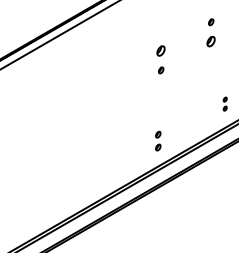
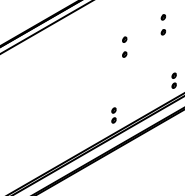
part: (211, 41) -> (163, 32), size x0.62
part: (161, 51) -> (124, 40), size x0.62
part: (225, 103) -> (174, 80), size x1.43
part: (158, 140) -> (114, 115), moved

